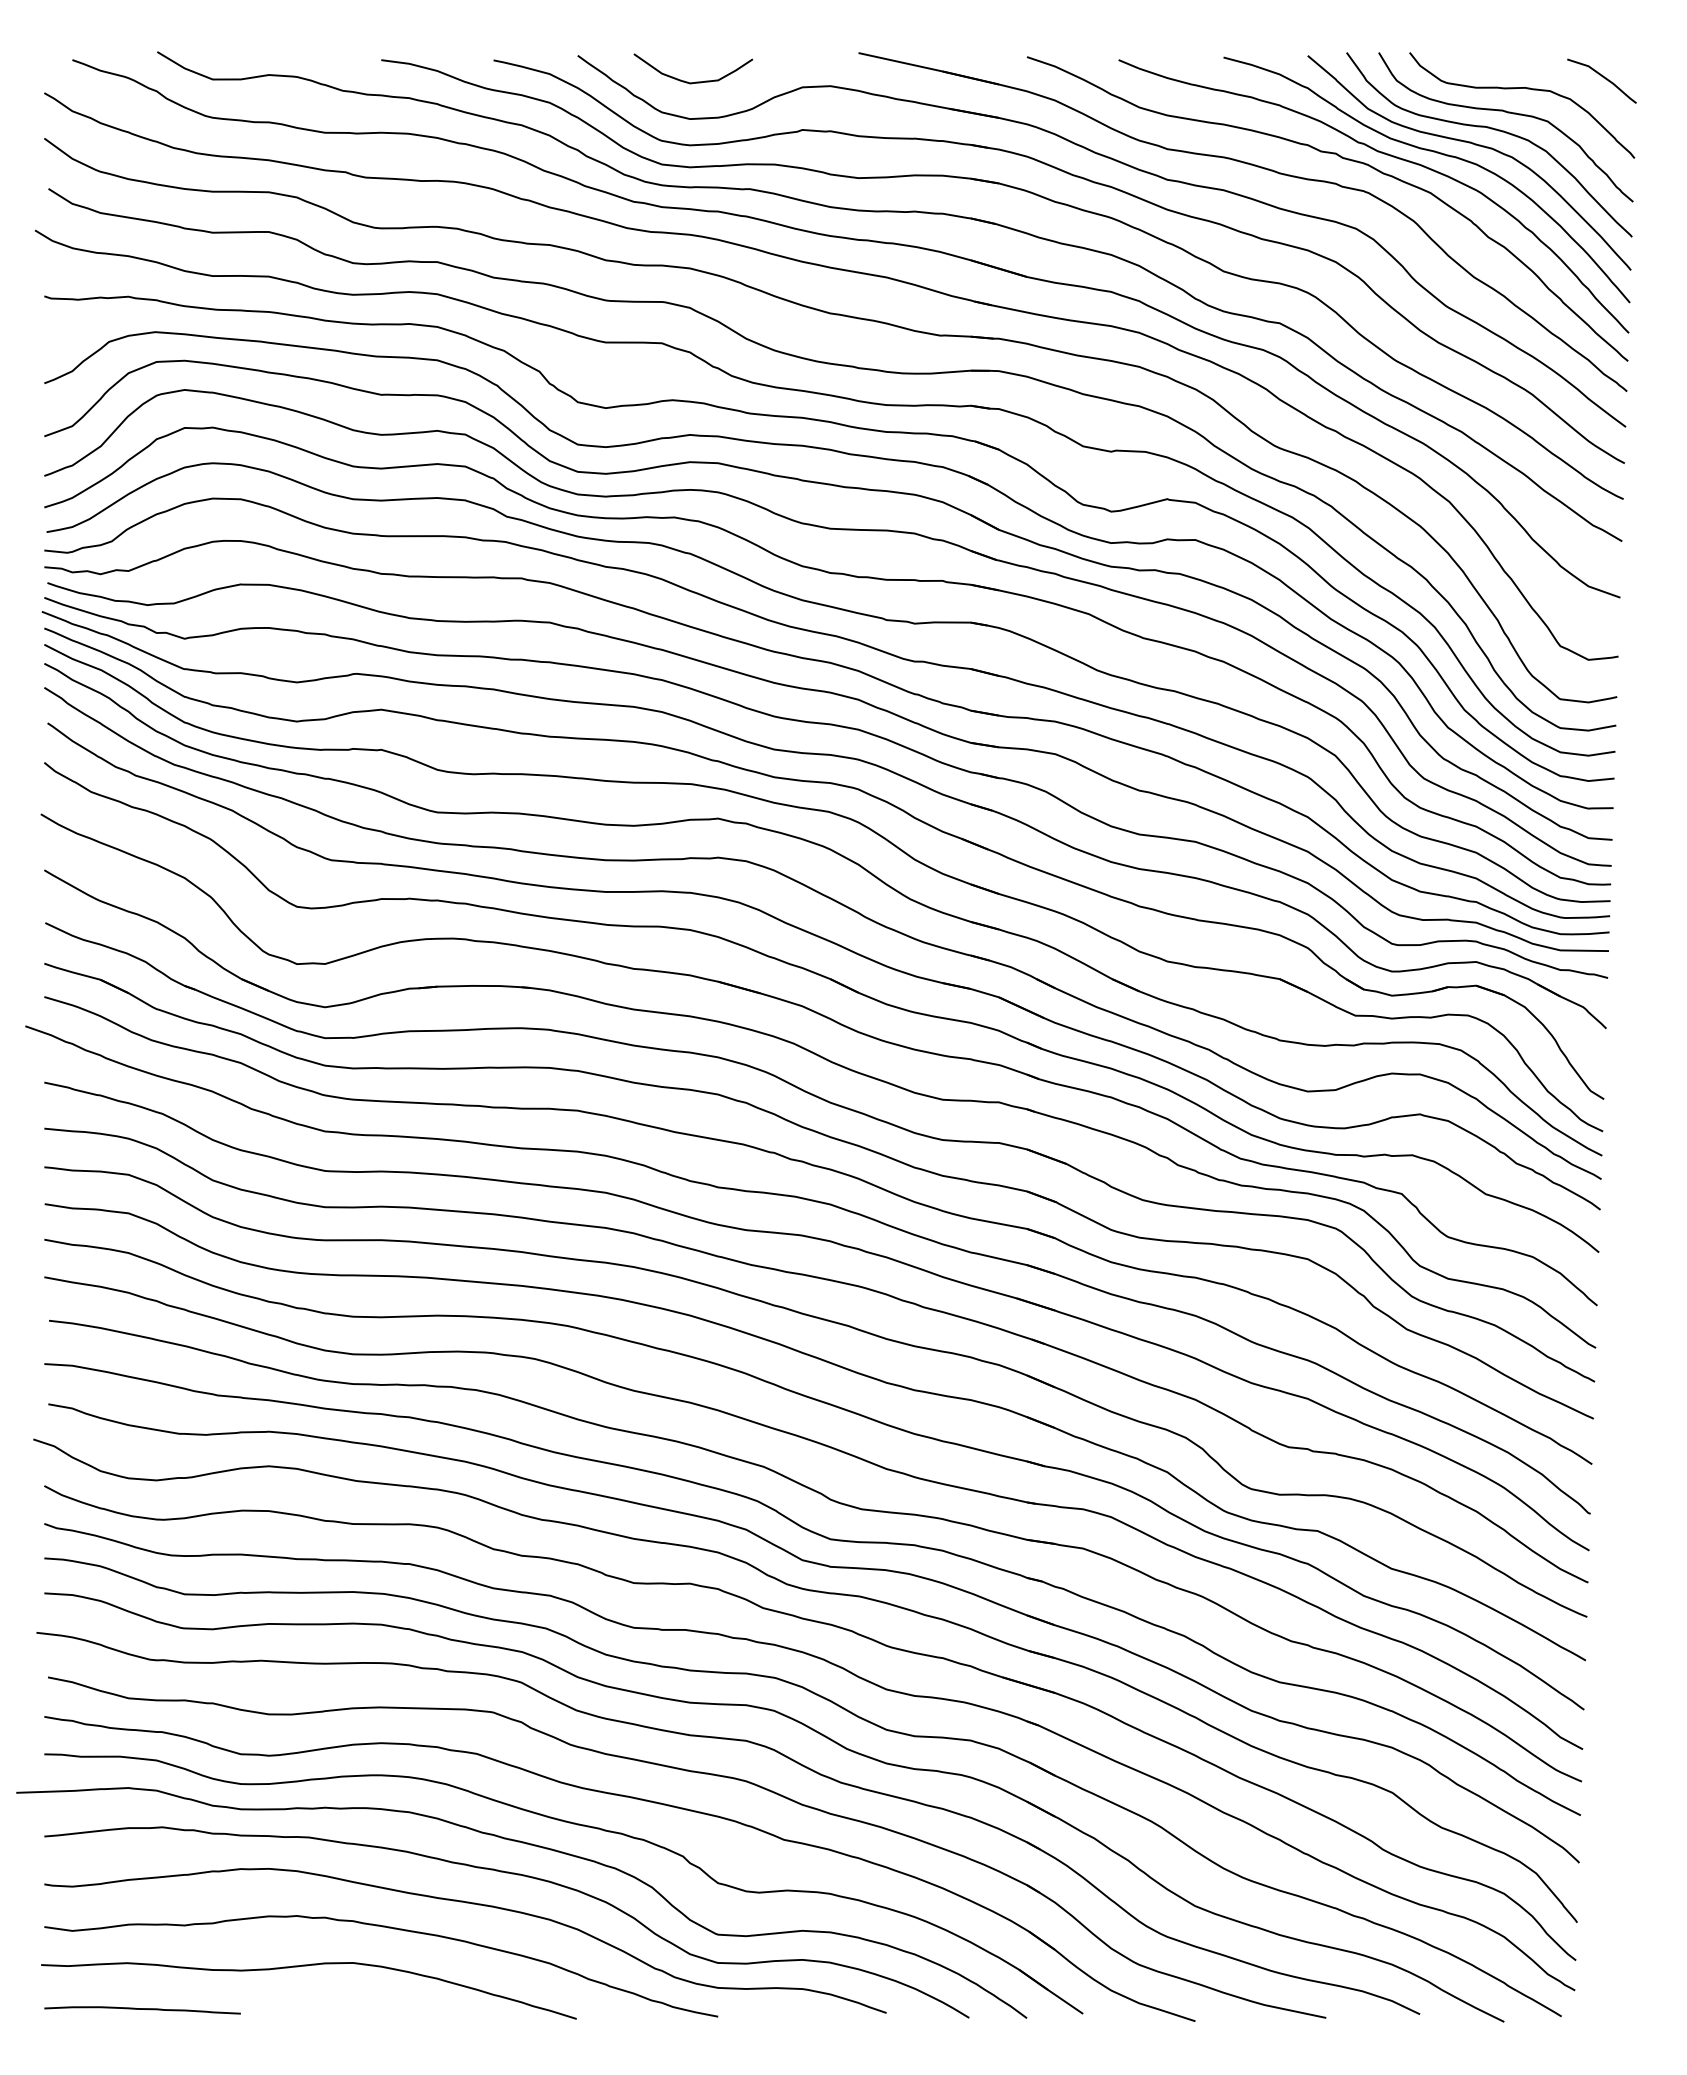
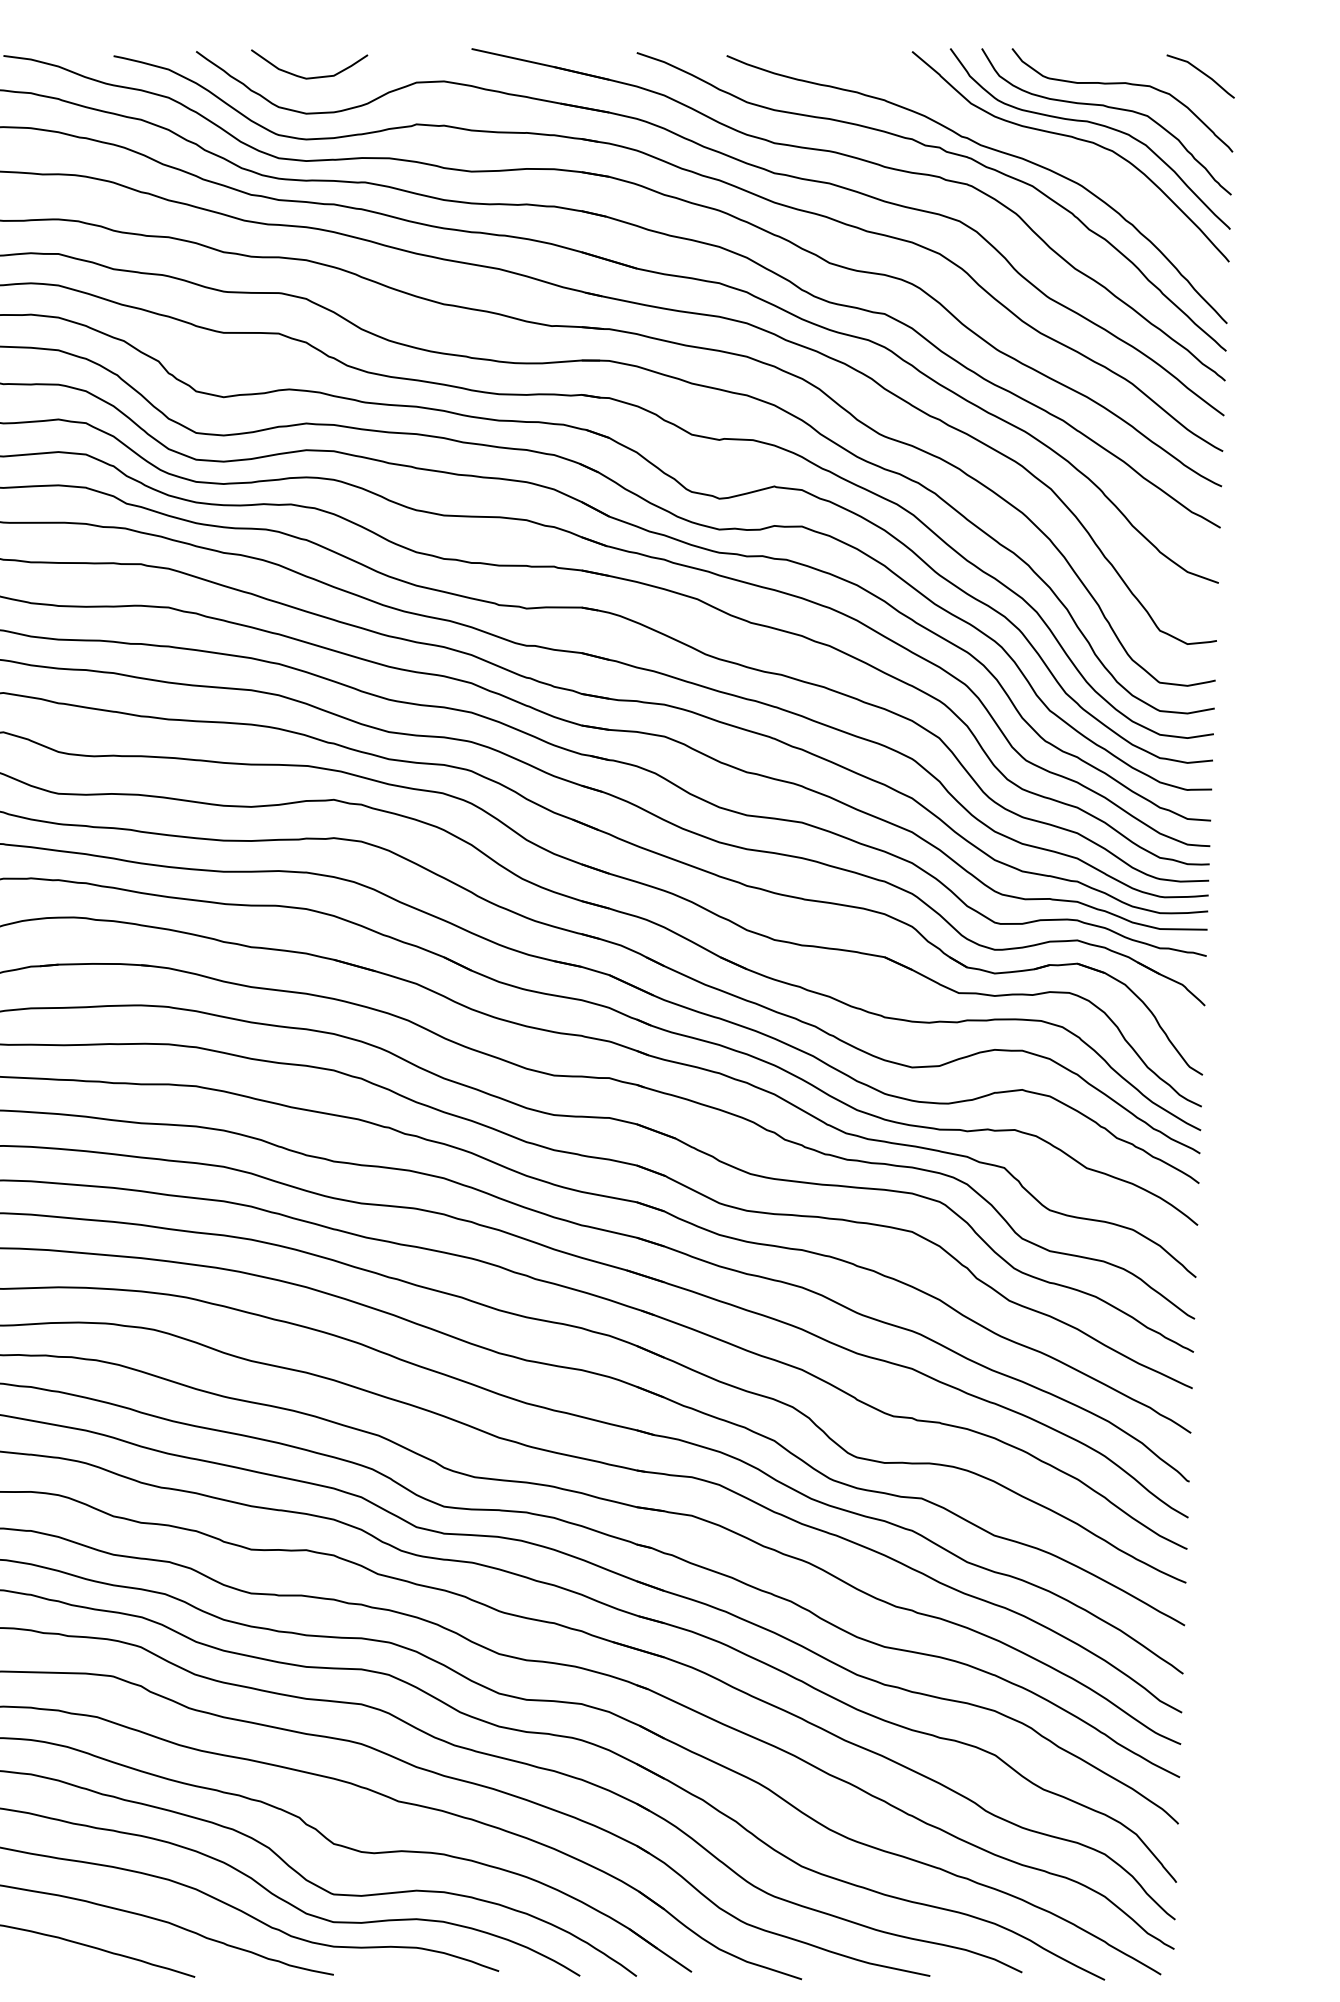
curve: (1436, 153) -> (1038, 147), removed

